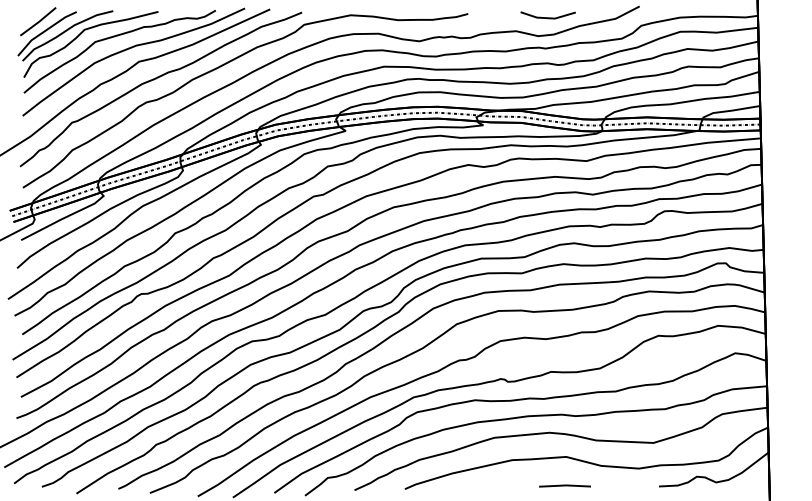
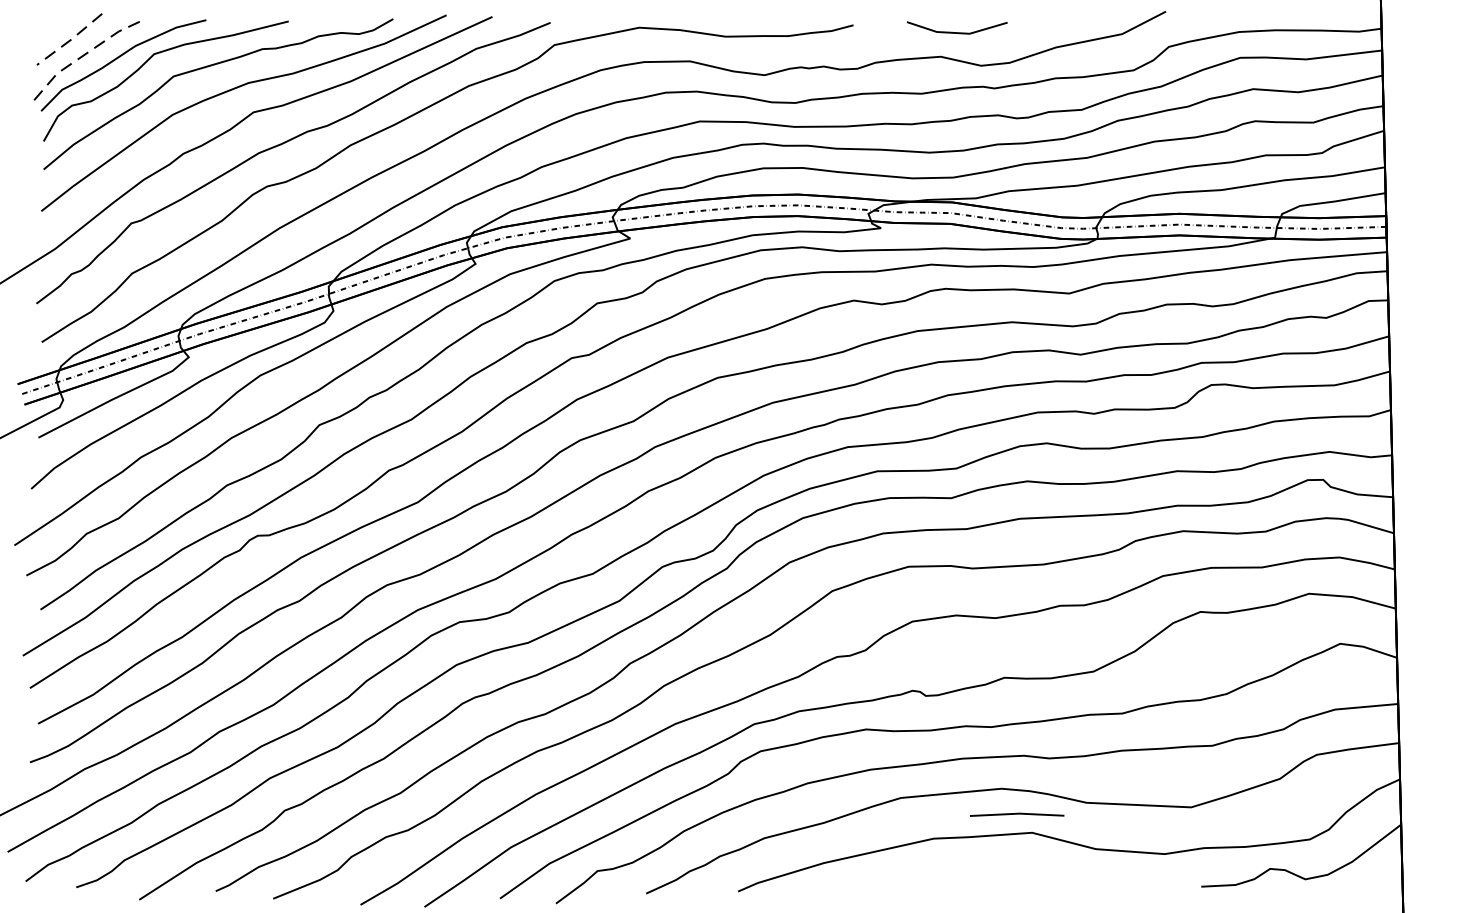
line: (547, 17) -> (956, 31), moved
line: (39, 21) -> (71, 39), solid -> dashed
line: (44, 31) -> (81, 57), solid -> dashed
line: (564, 485) -> (1016, 813), moved

